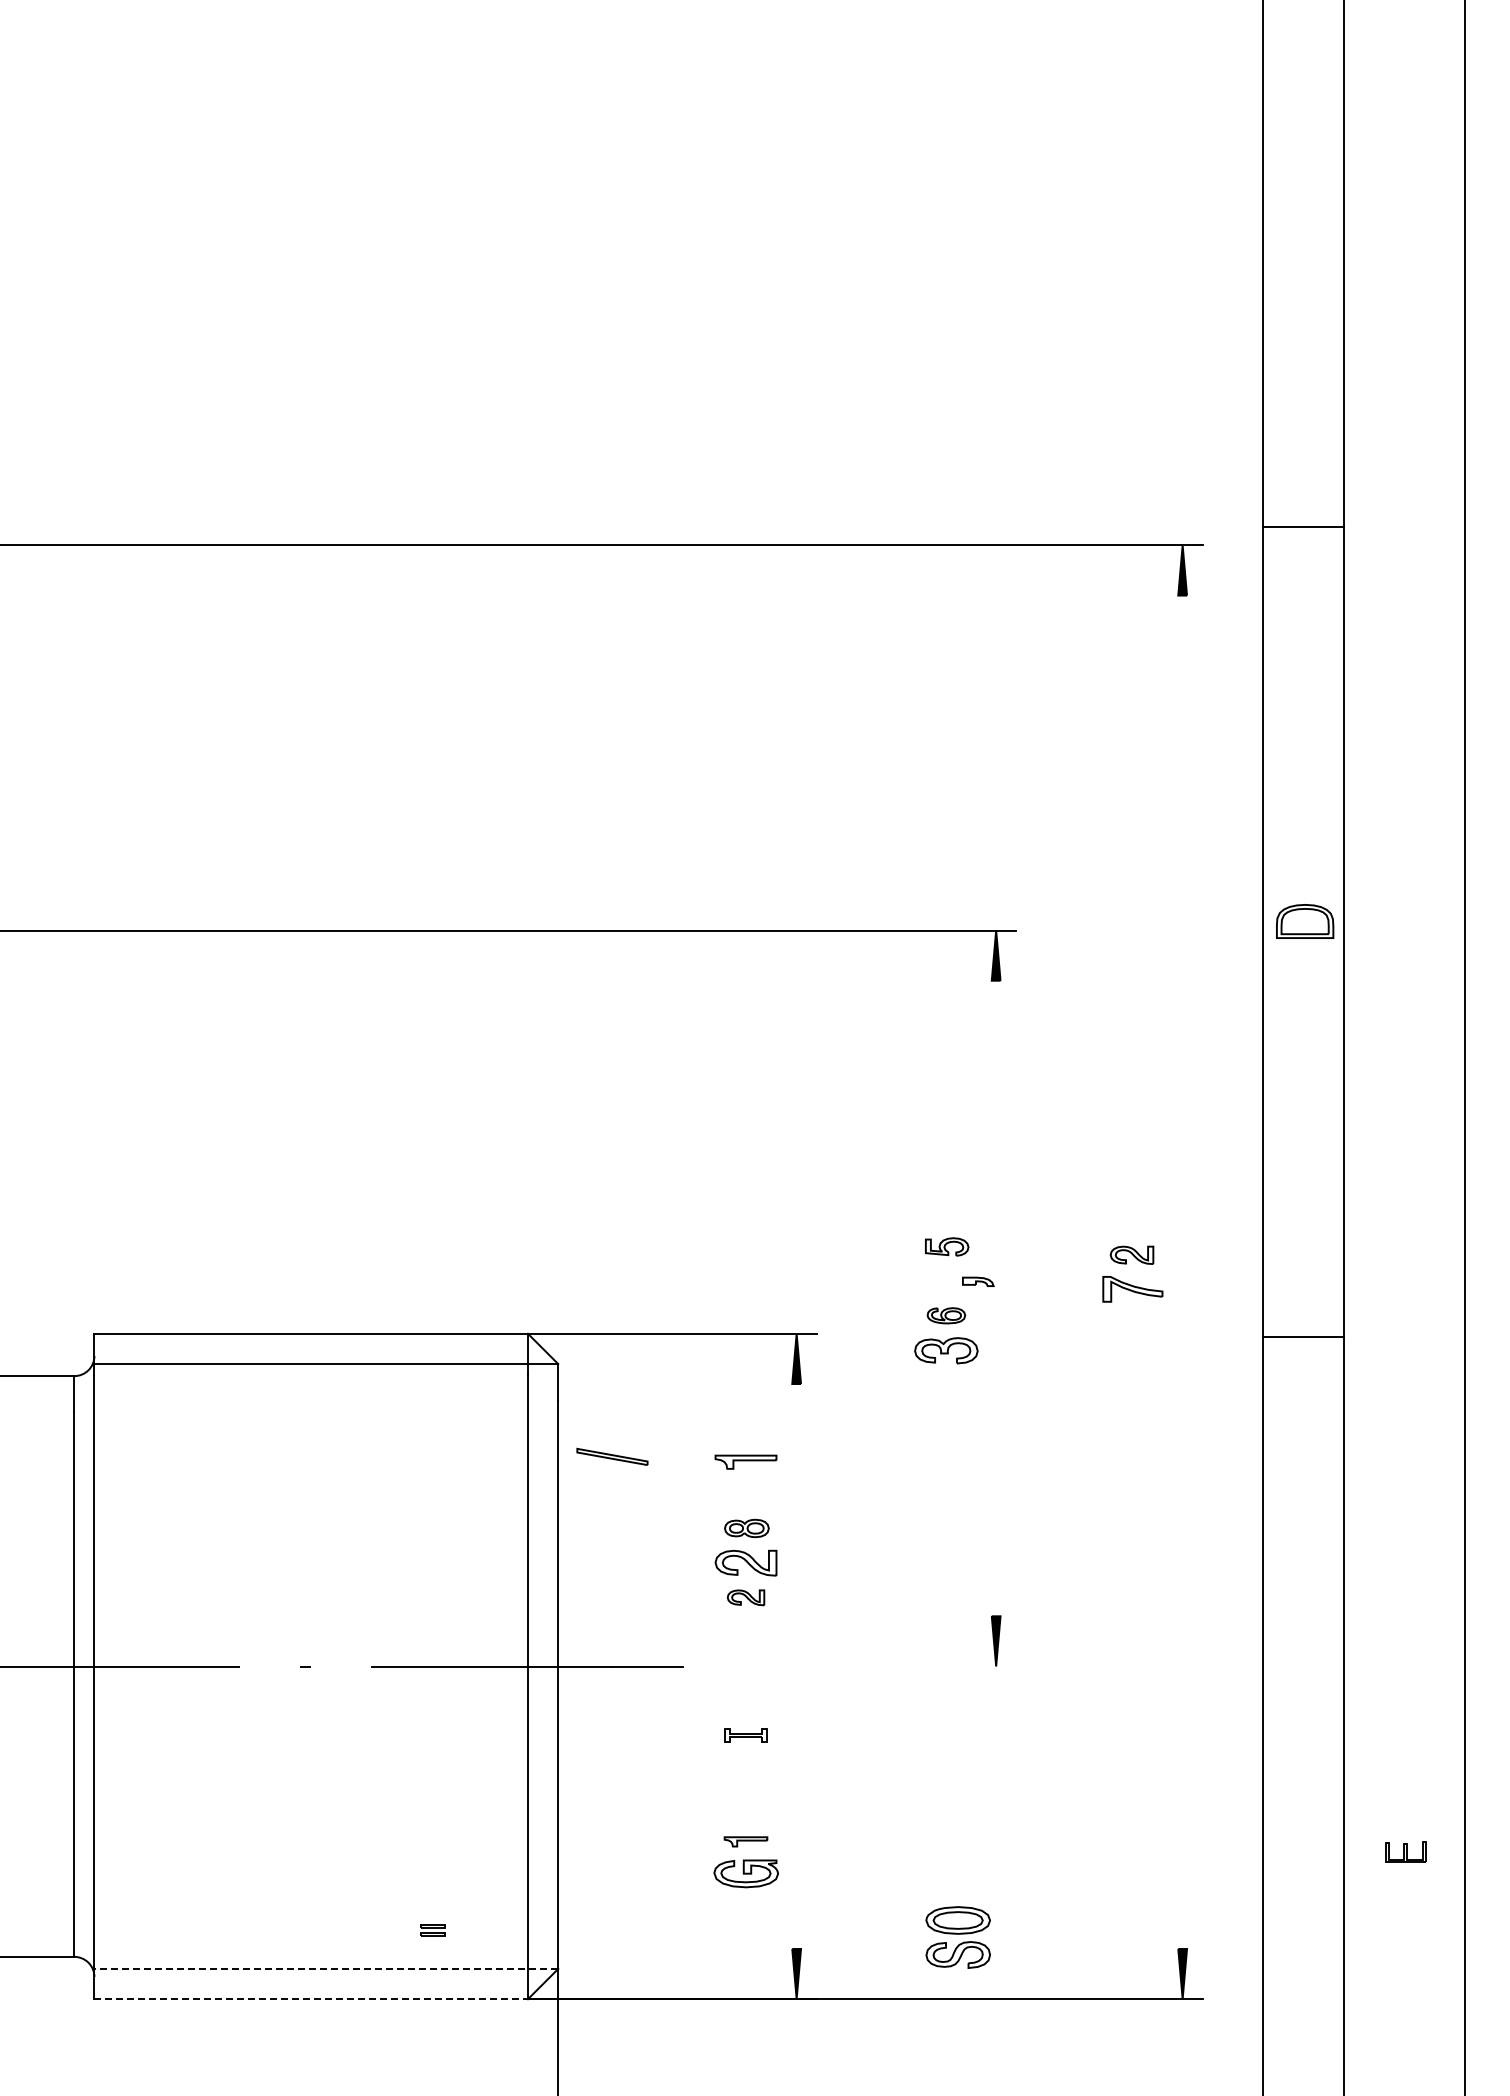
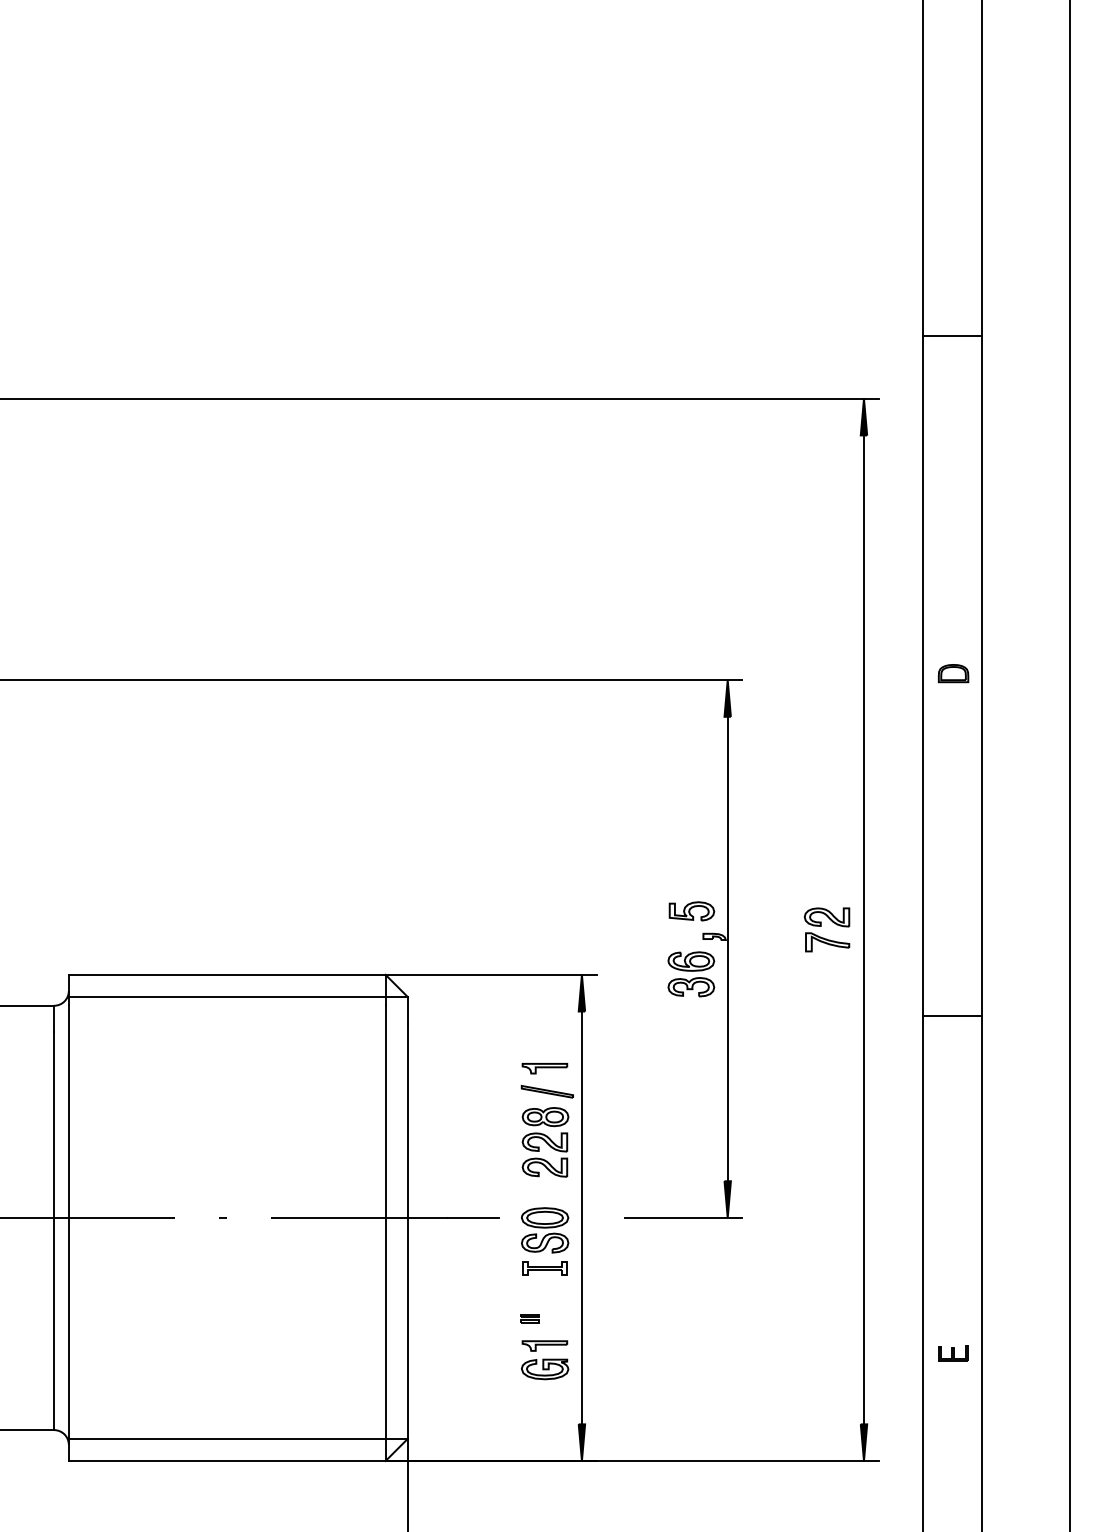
line: (1303, 526) -> (952, 335), moved
part: (1305, 921) -> (953, 673), size x0.71
part: (946, 1246) -> (691, 911), size x1.43
part: (1131, 1255) -> (826, 917), size x1.43
line: (1182, 1271) -> (863, 929), added
line: (996, 1298) -> (727, 949), added
part: (946, 1315) -> (691, 961), size x1.67
line: (1303, 1336) -> (952, 1016), moved
part: (612, 1456) -> (547, 1091), moved
part: (746, 1528) -> (545, 1117), size x1.43
part: (745, 1597) -> (544, 1167), size x1.67
line: (796, 1666) -> (581, 1217), added
line: (936, 1666) -> (684, 1217), added
part: (745, 1735) -> (544, 1268), size x1.43
part: (745, 1841) -> (544, 1345), size x1.43
part: (1405, 1851) -> (953, 1353), moved
part: (432, 1930) -> (529, 1318), moved
part: (957, 1937) -> (544, 1230), moved
line: (326, 1968) -> (238, 1438), dashed -> solid
line: (311, 1999) -> (227, 1461), dashed -> solid

